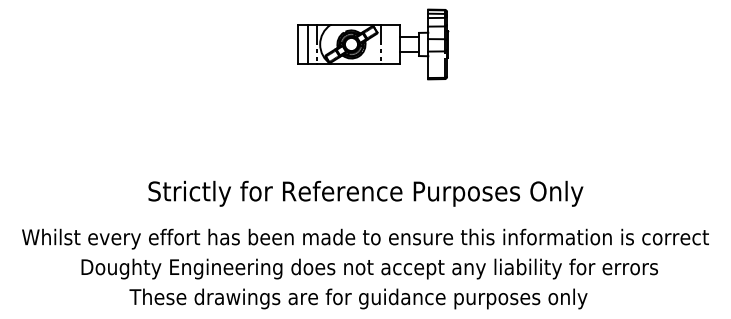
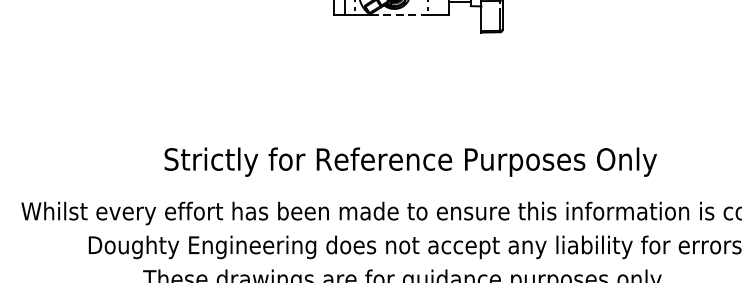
line: (356, 64) -> (400, 15), solid -> dashed

